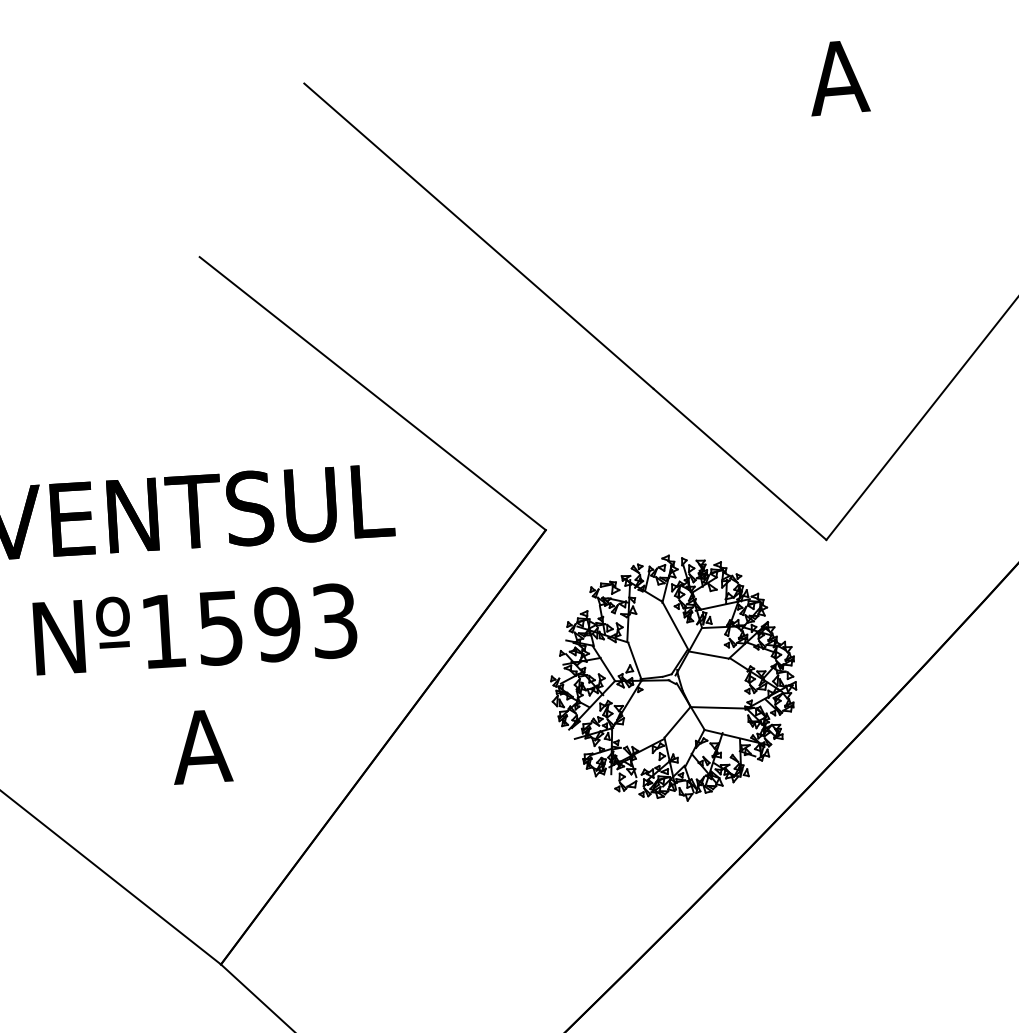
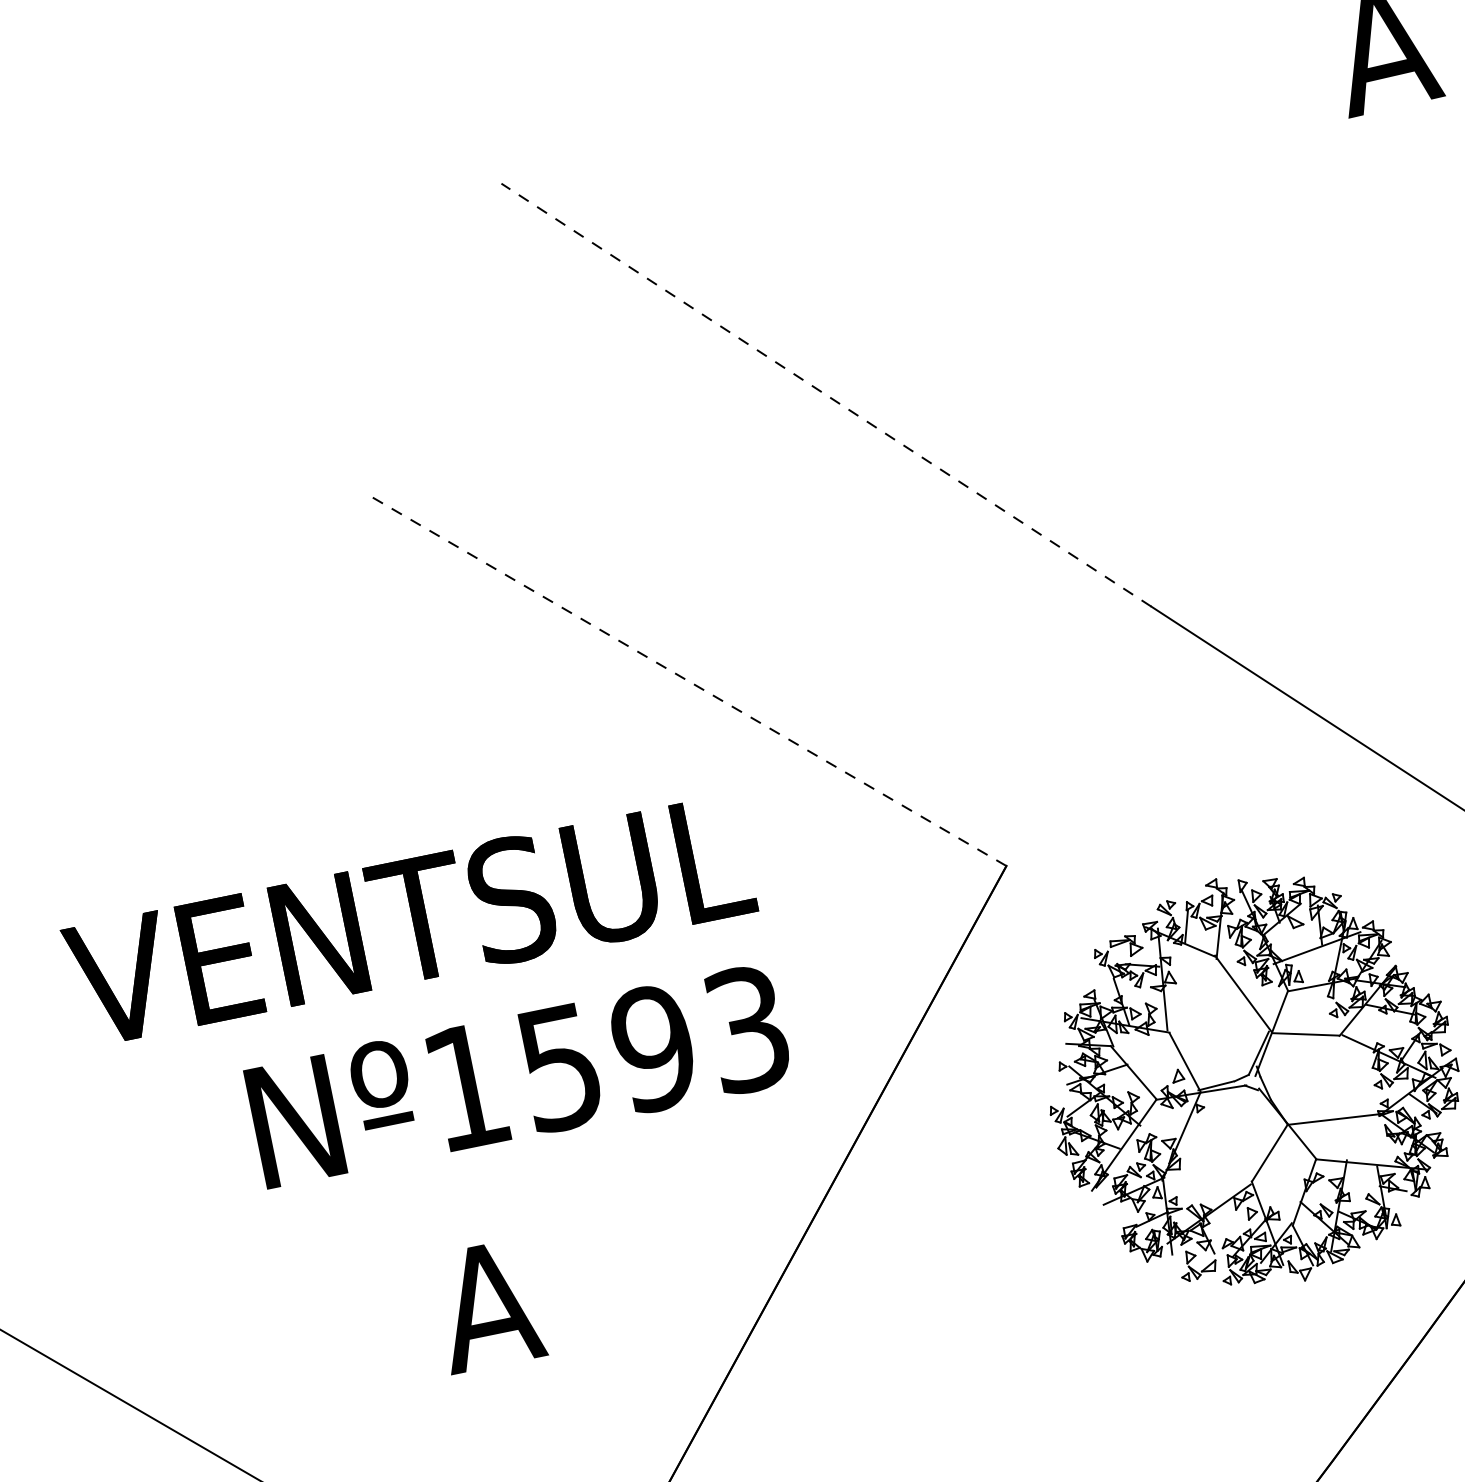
line: (478, 236) -> (825, 395), solid -> dashed
line: (372, 393) -> (687, 680), solid -> dashed
text: (194, 629) -> (517, 1076), moved

